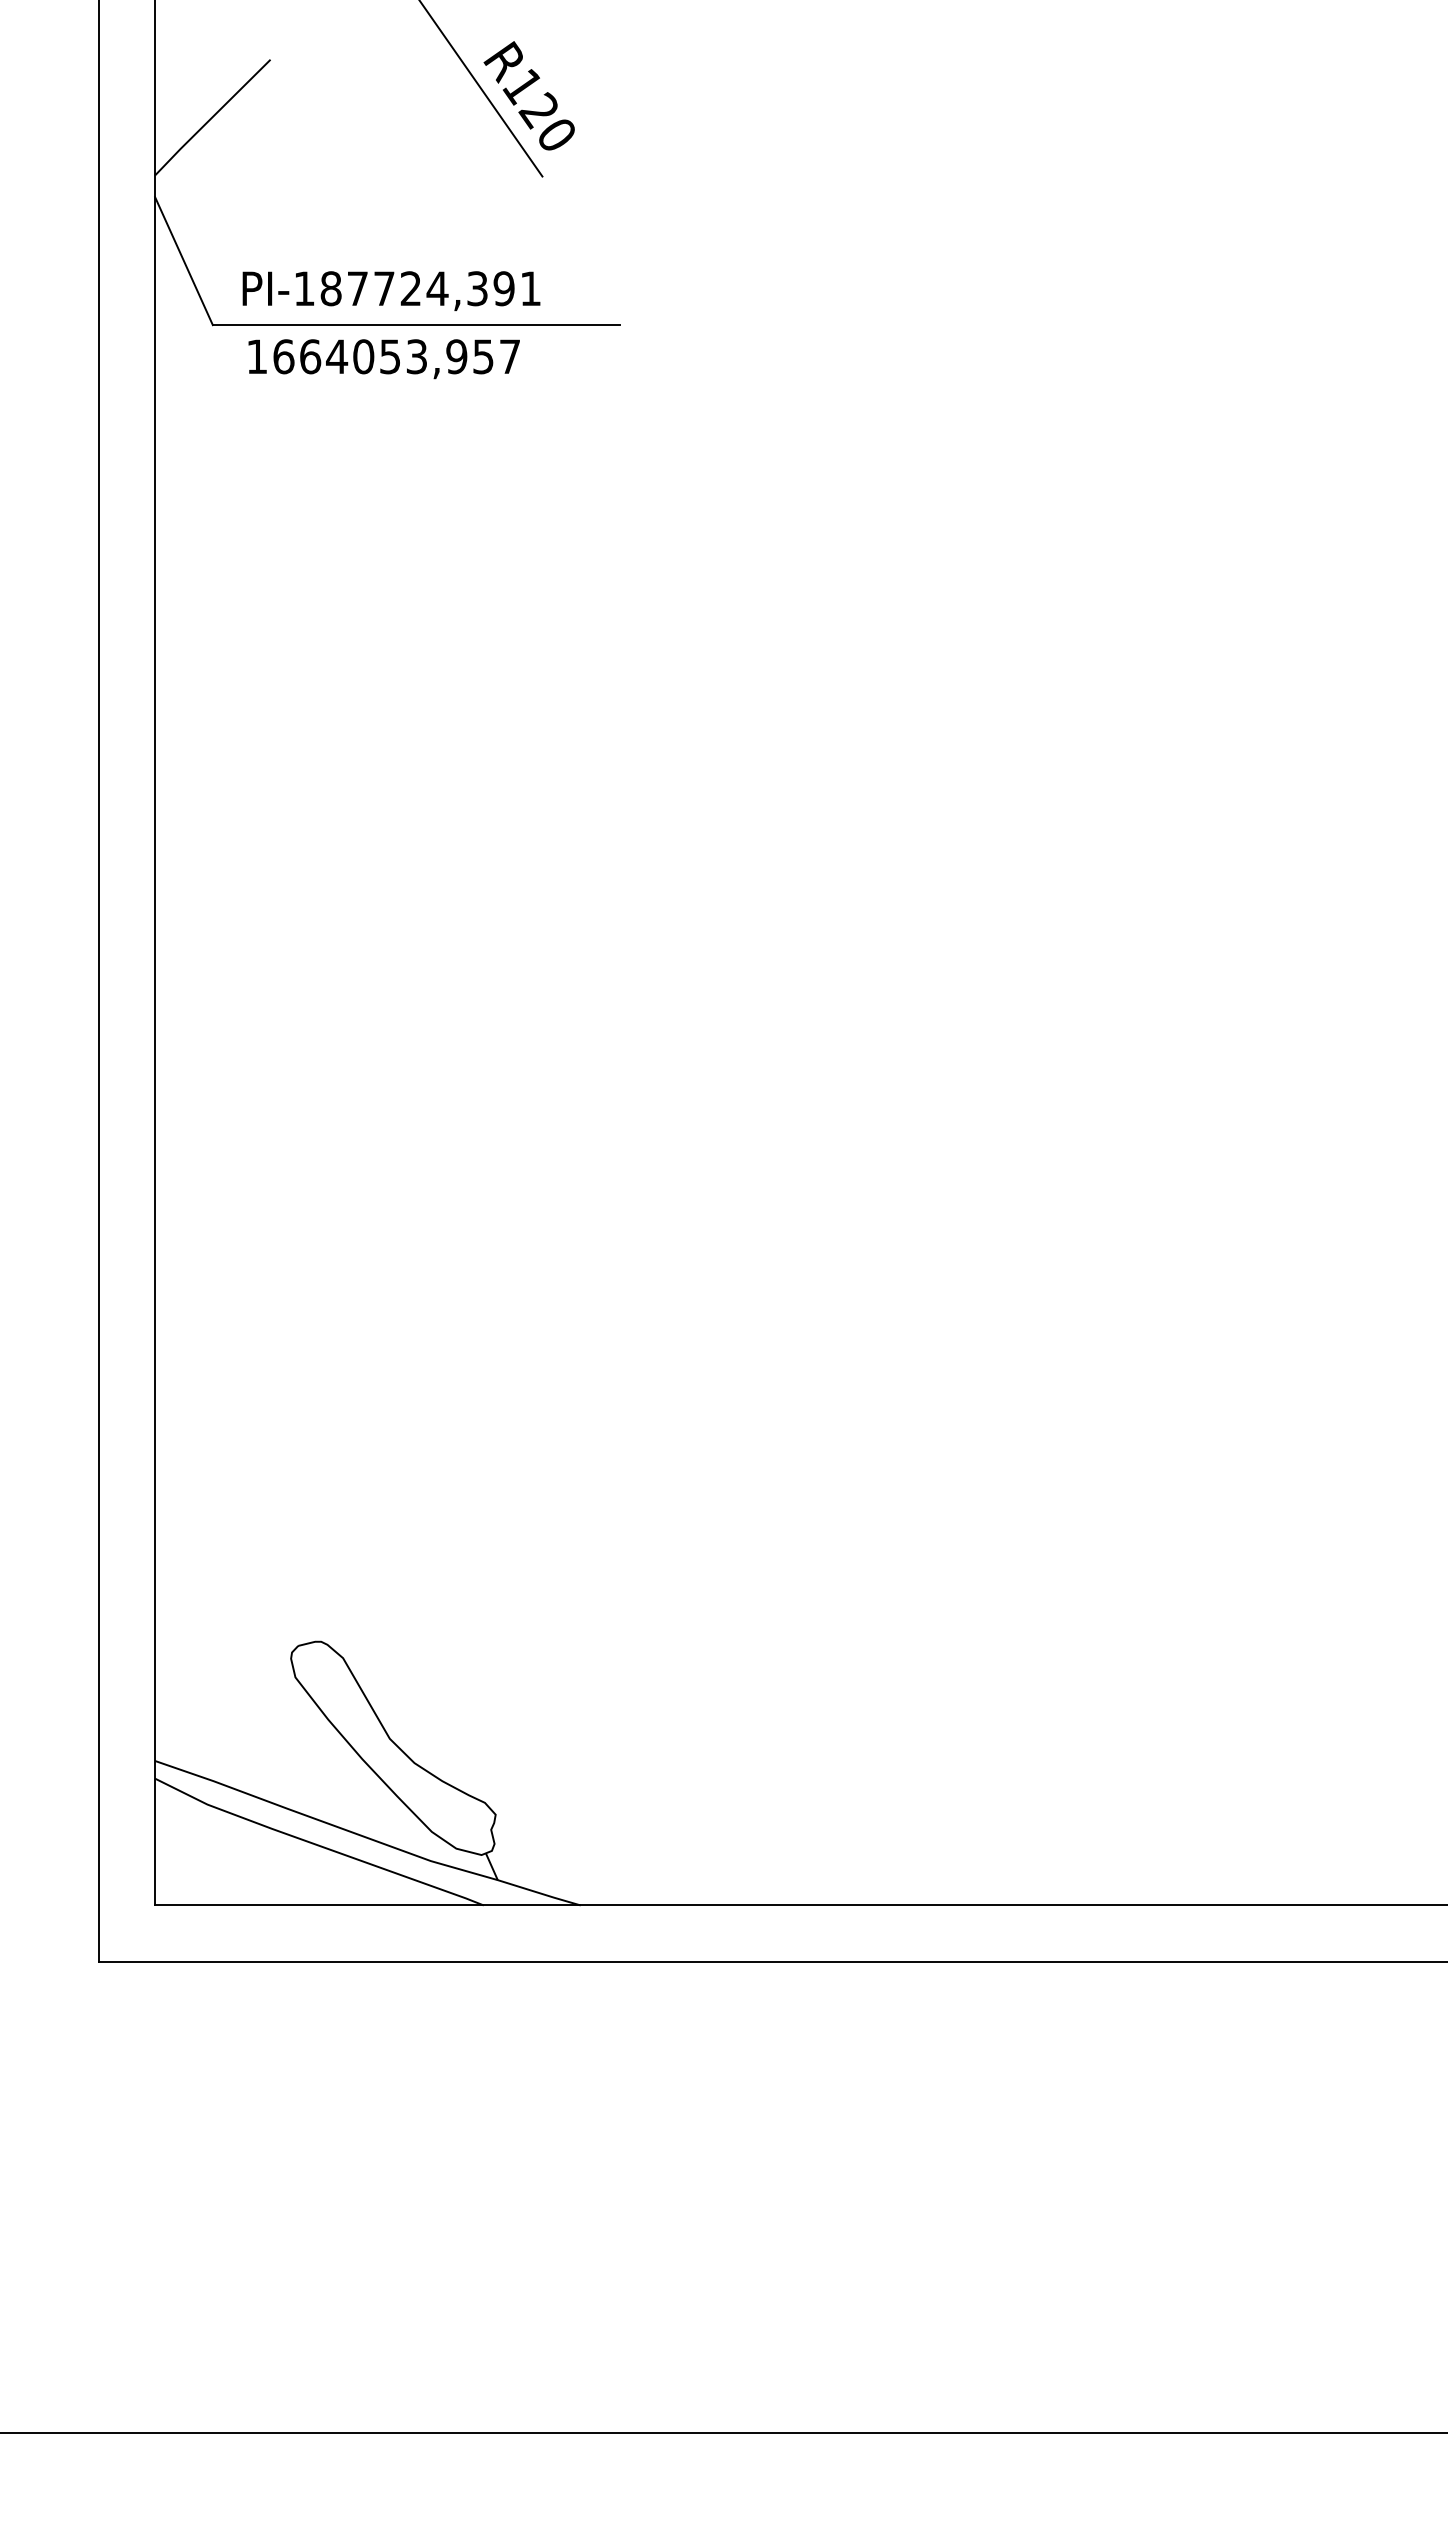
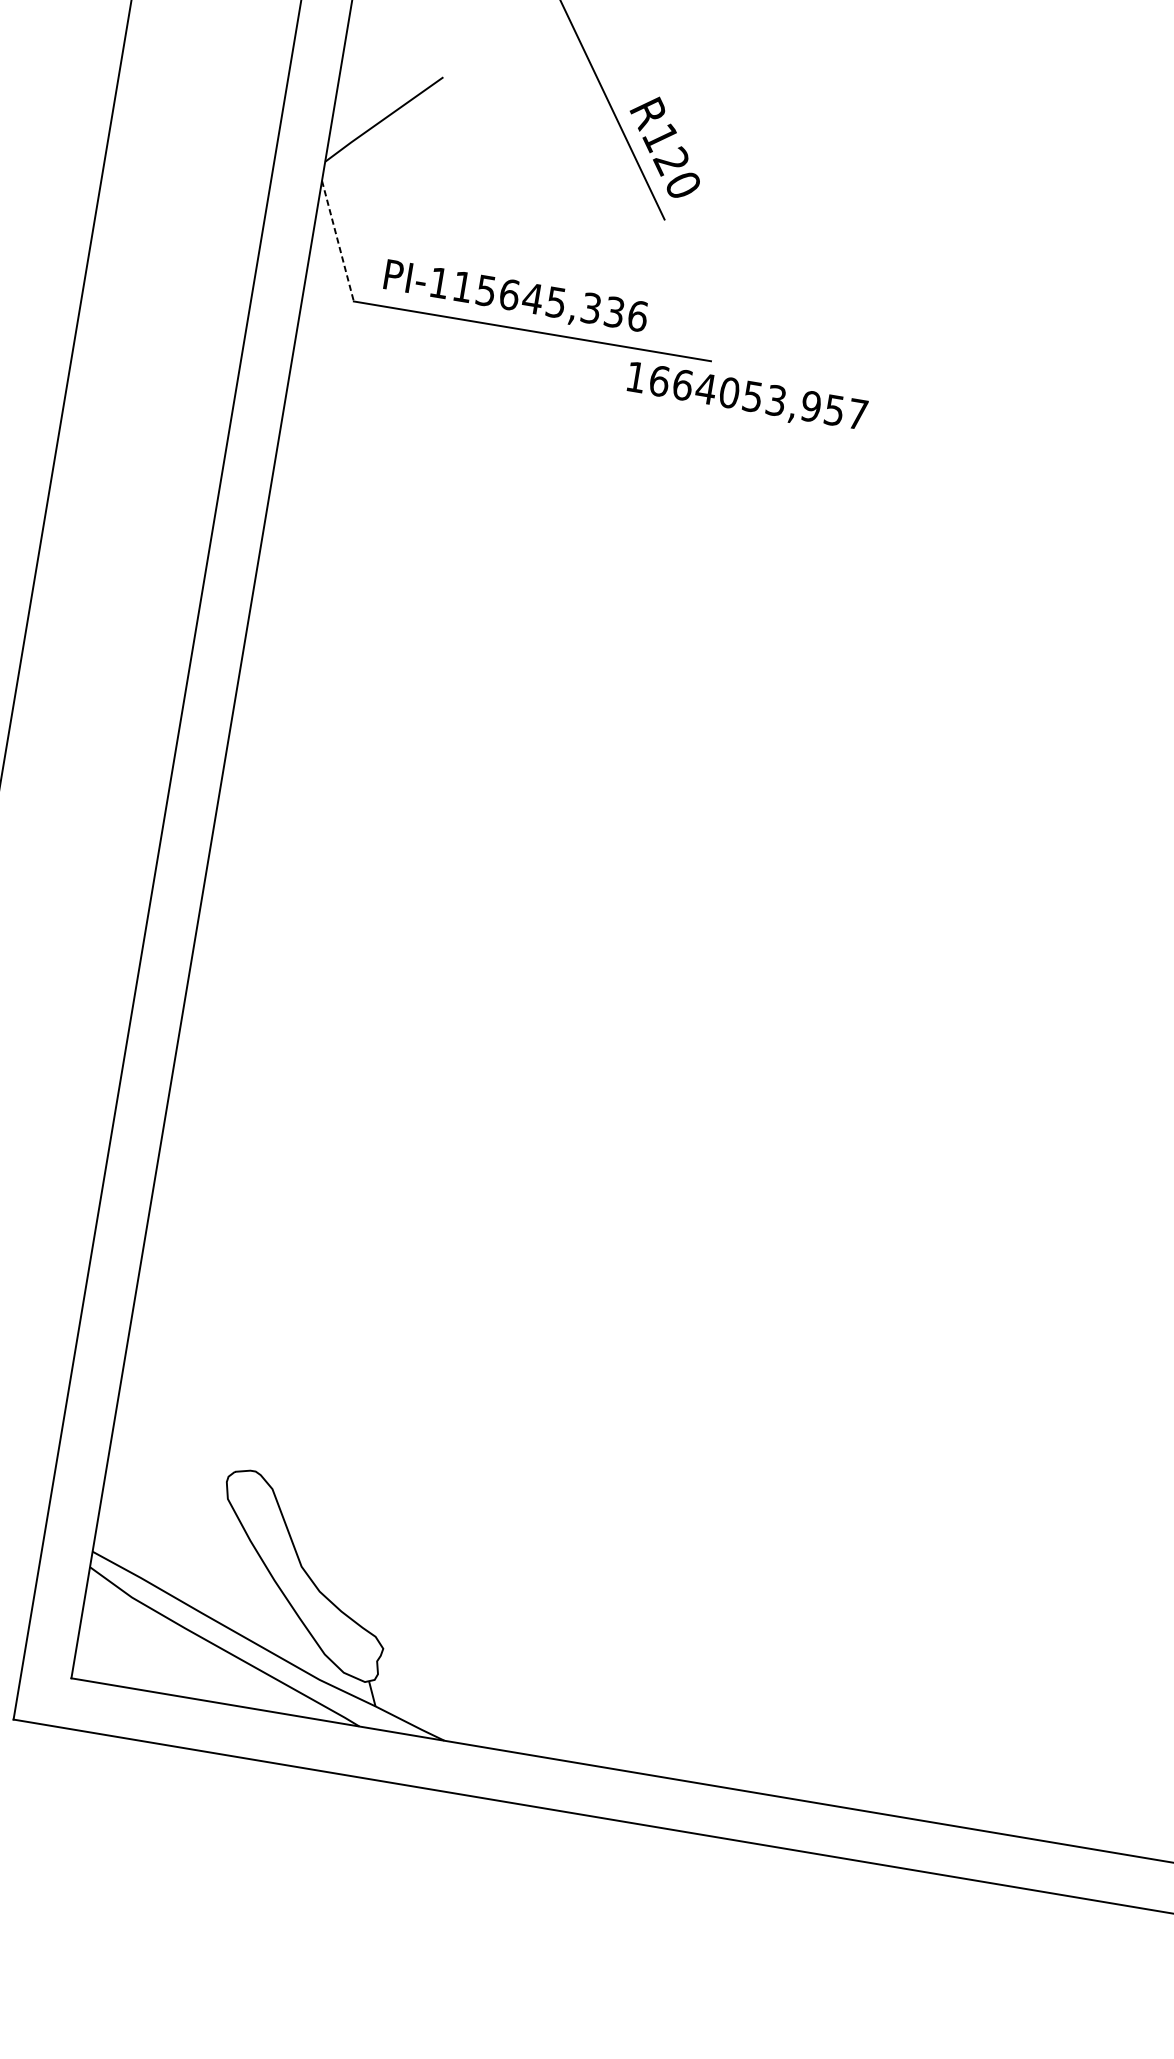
line: (184, 261) -> (338, 241), solid -> dashed
text: (430, 288) -> (550, 301), PI-187724,391 -> PI-115645,336
text: (383, 359) -> (746, 398), moved

